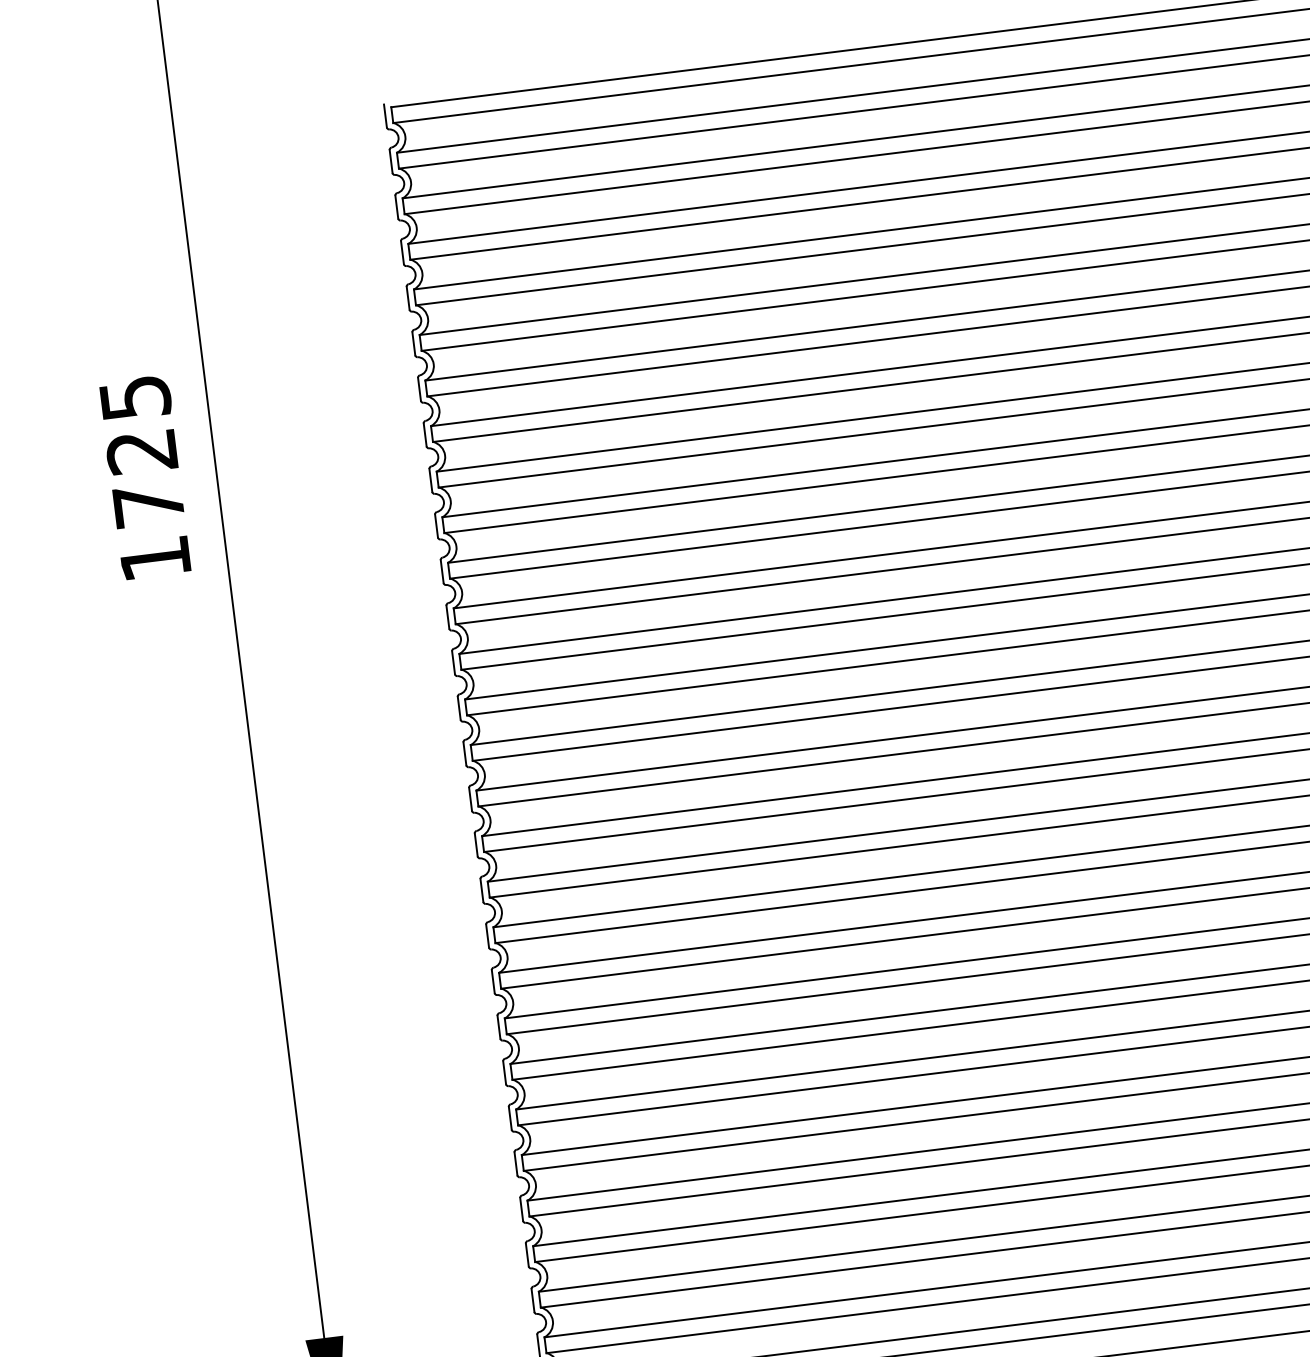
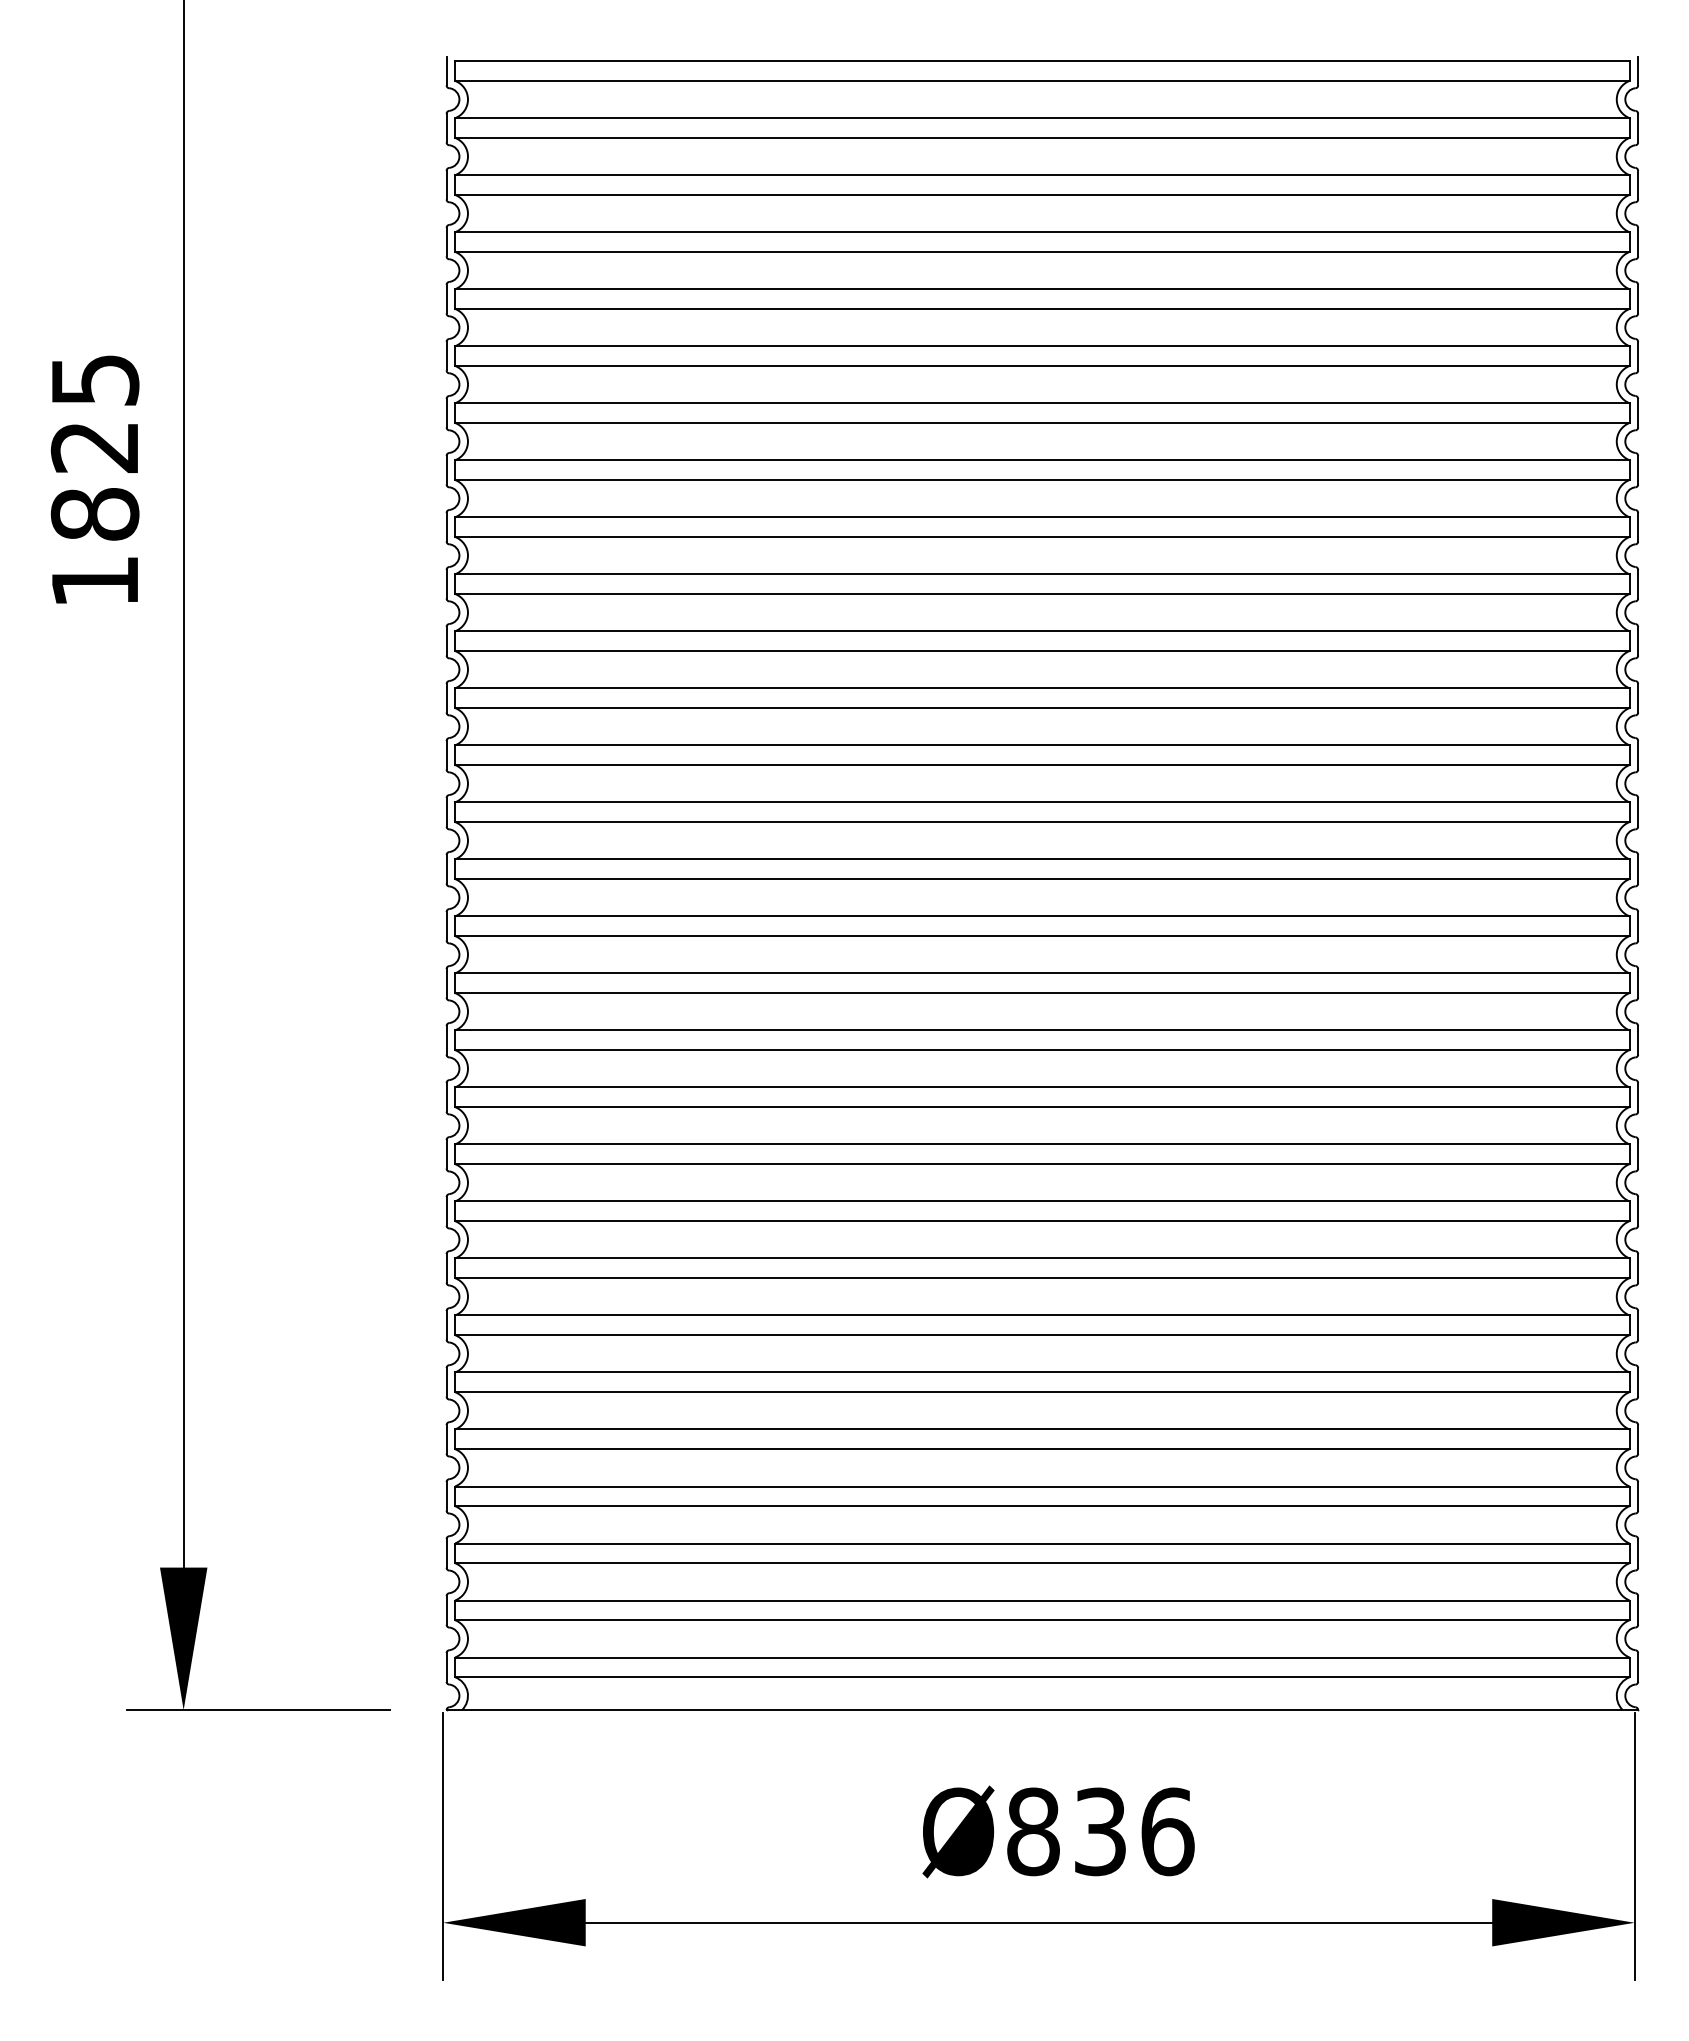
text: (148, 505) -> (94, 514), 1725 -> 1825

